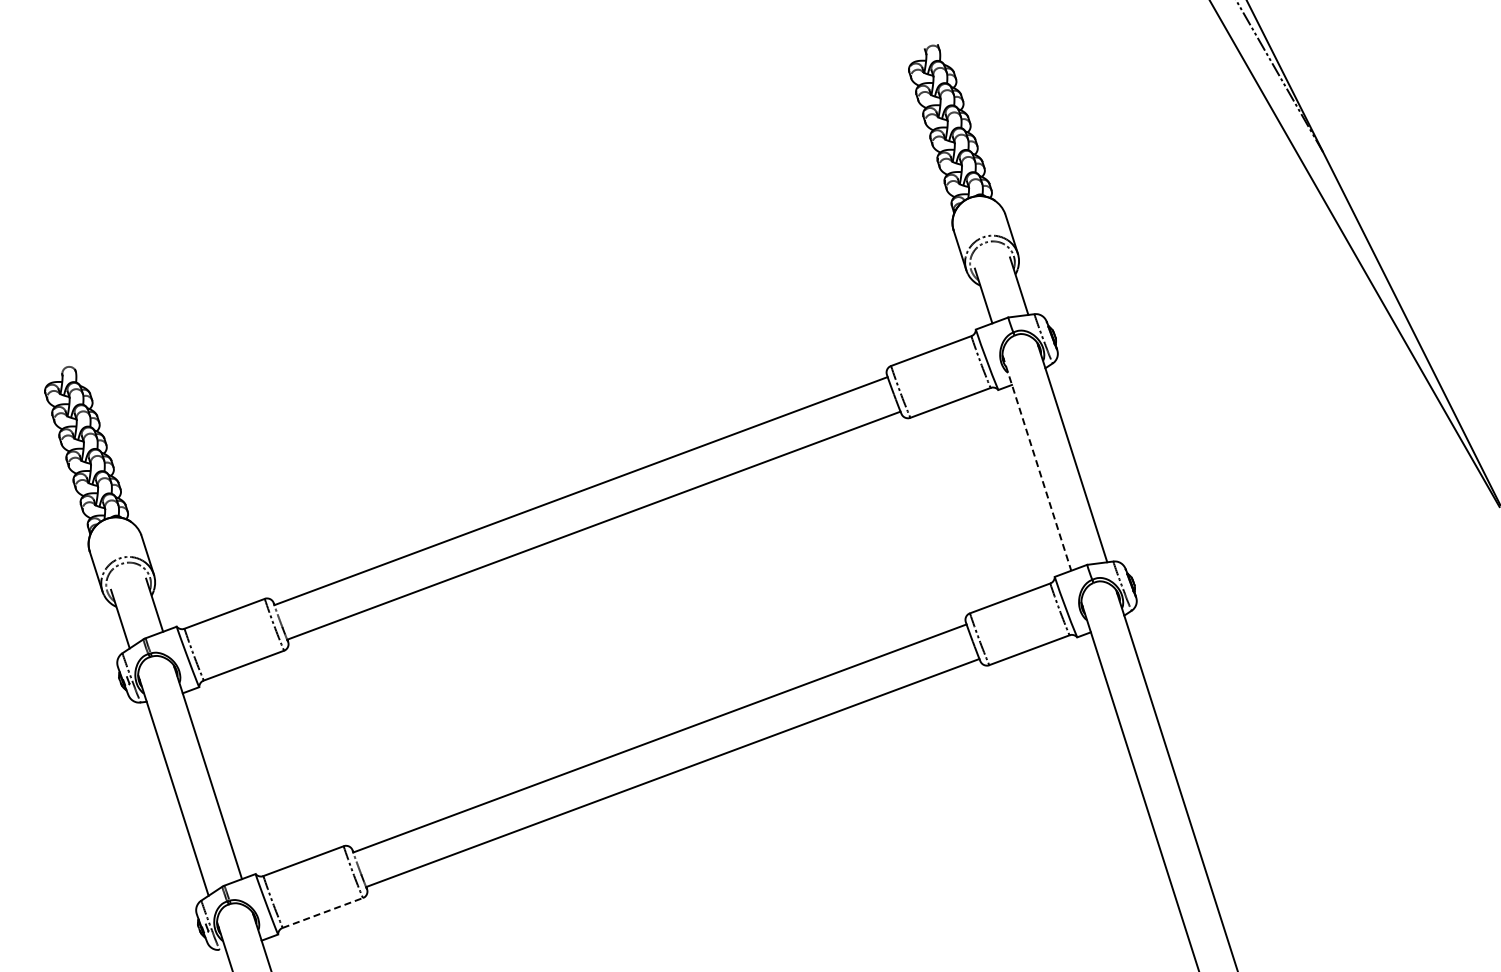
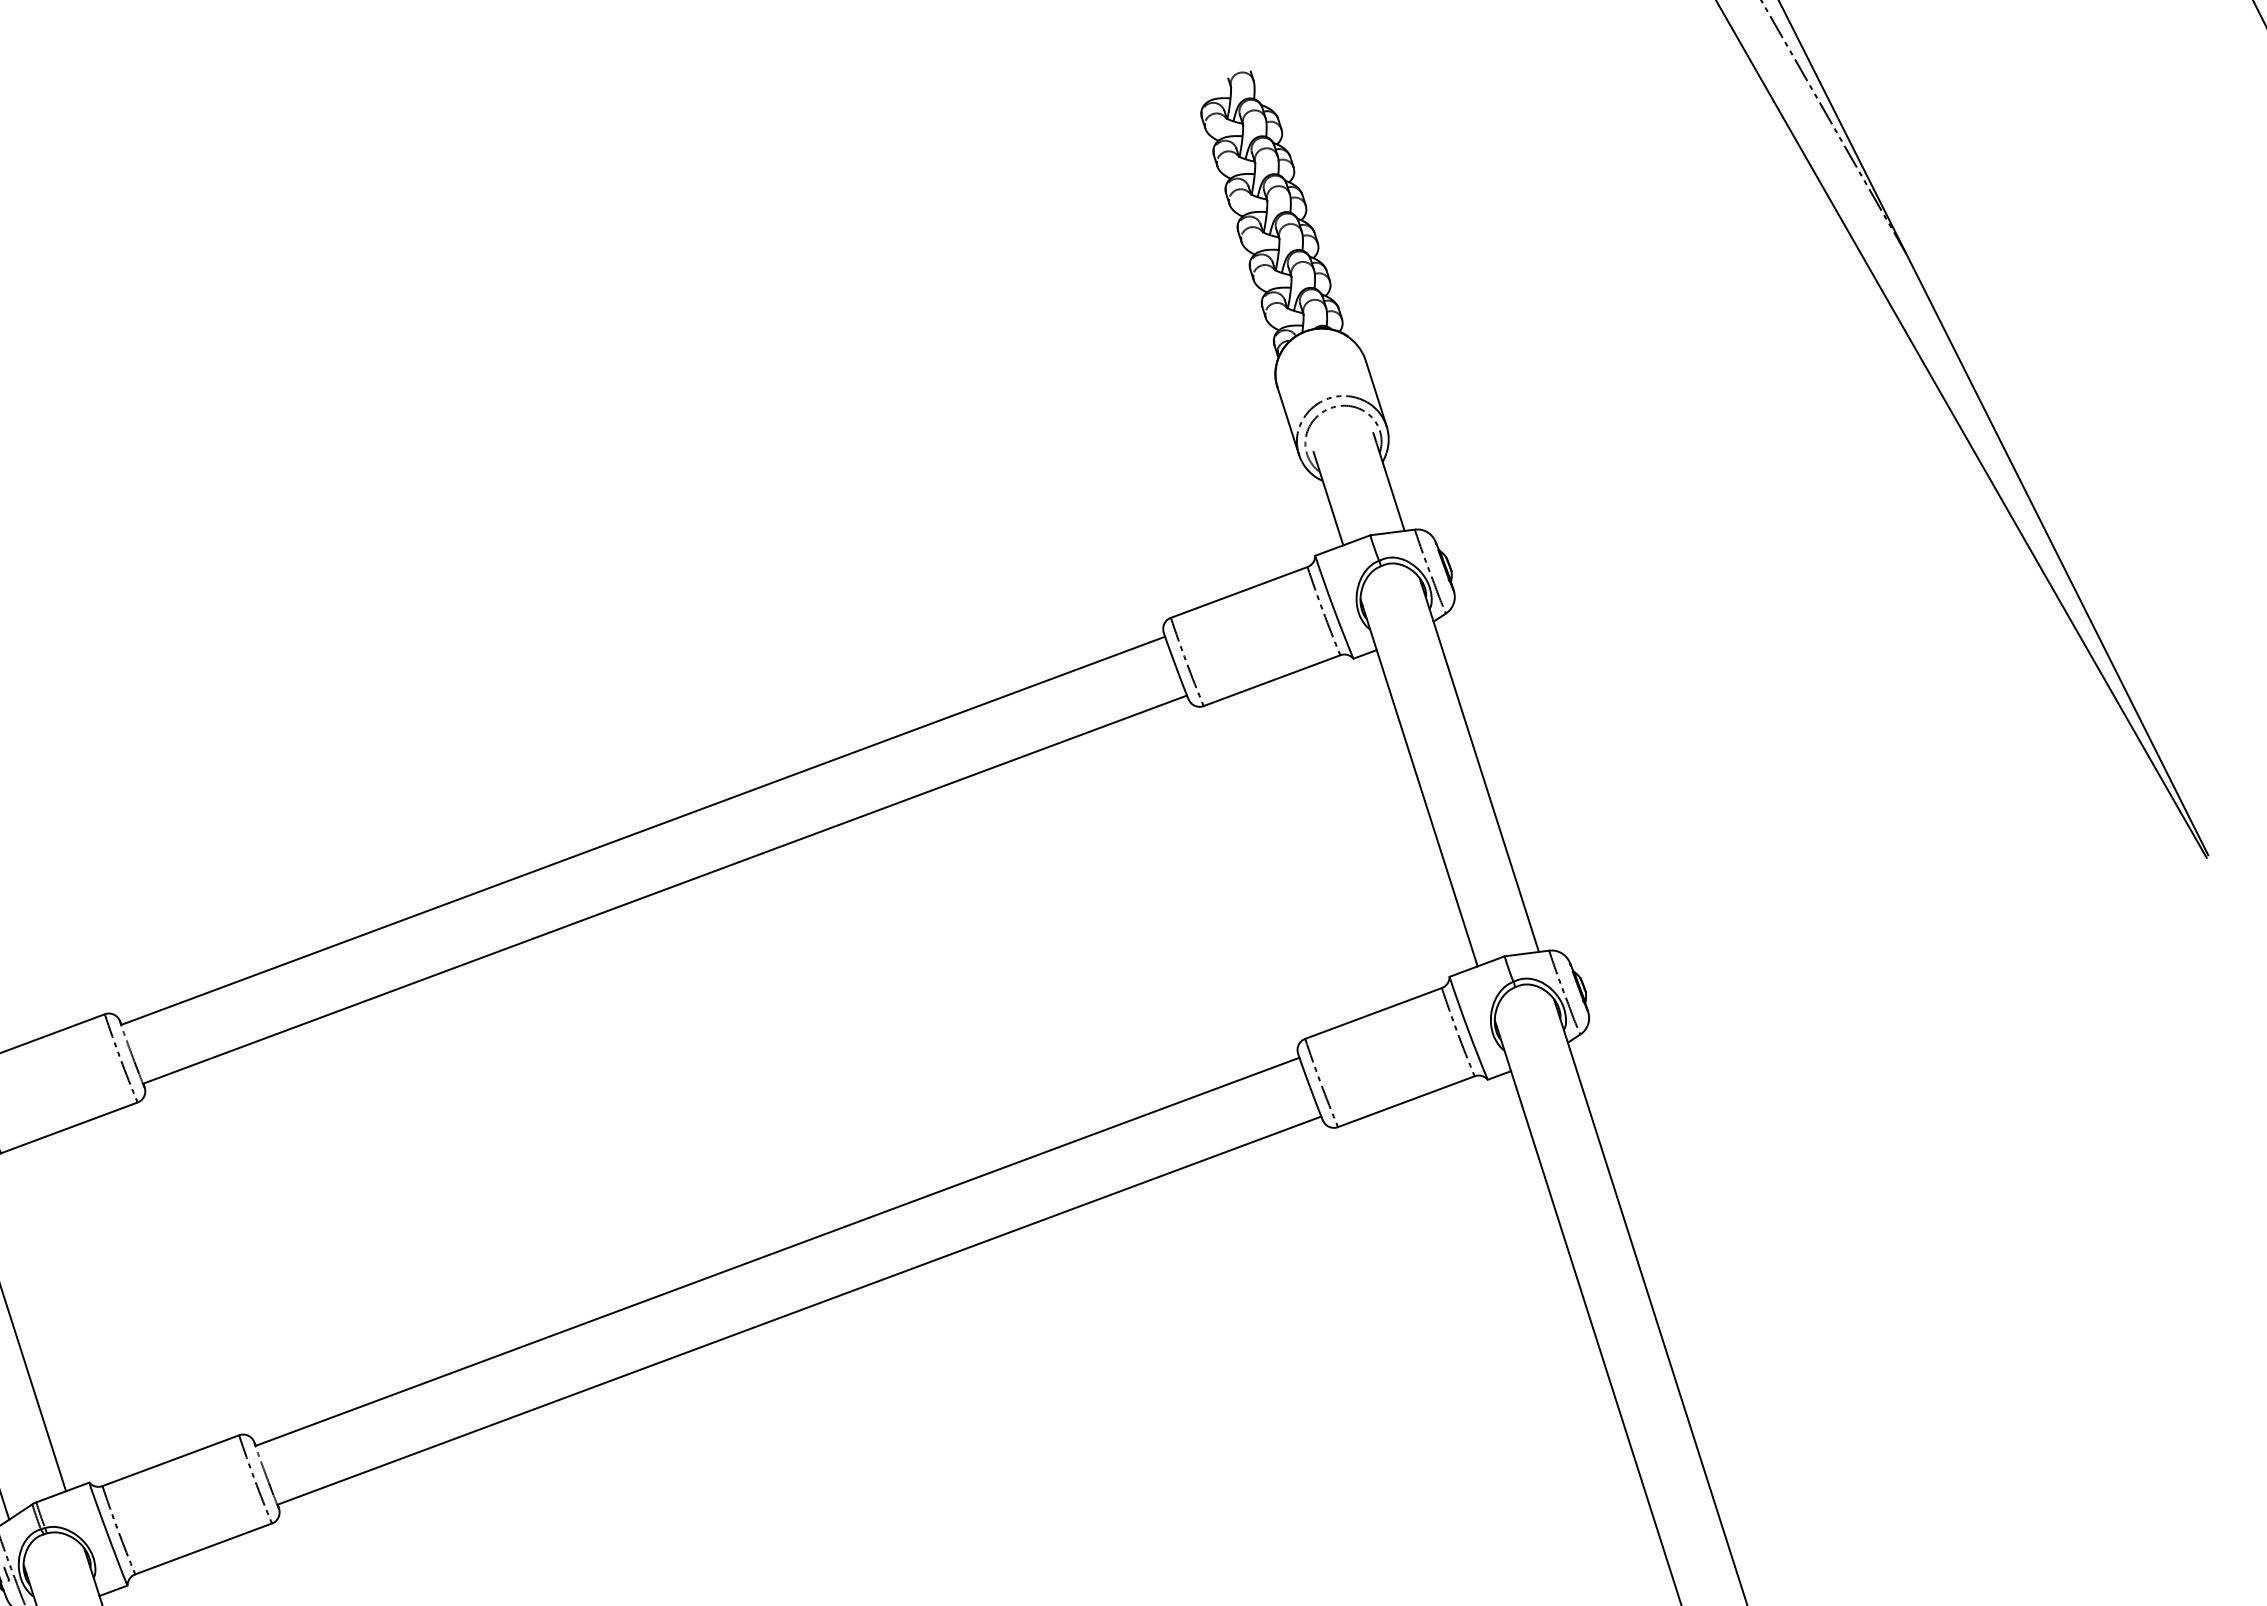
line: (1036, 463) -> (1418, 783), dashed -> solid
line: (322, 913) -> (203, 1549), dashed -> solid

